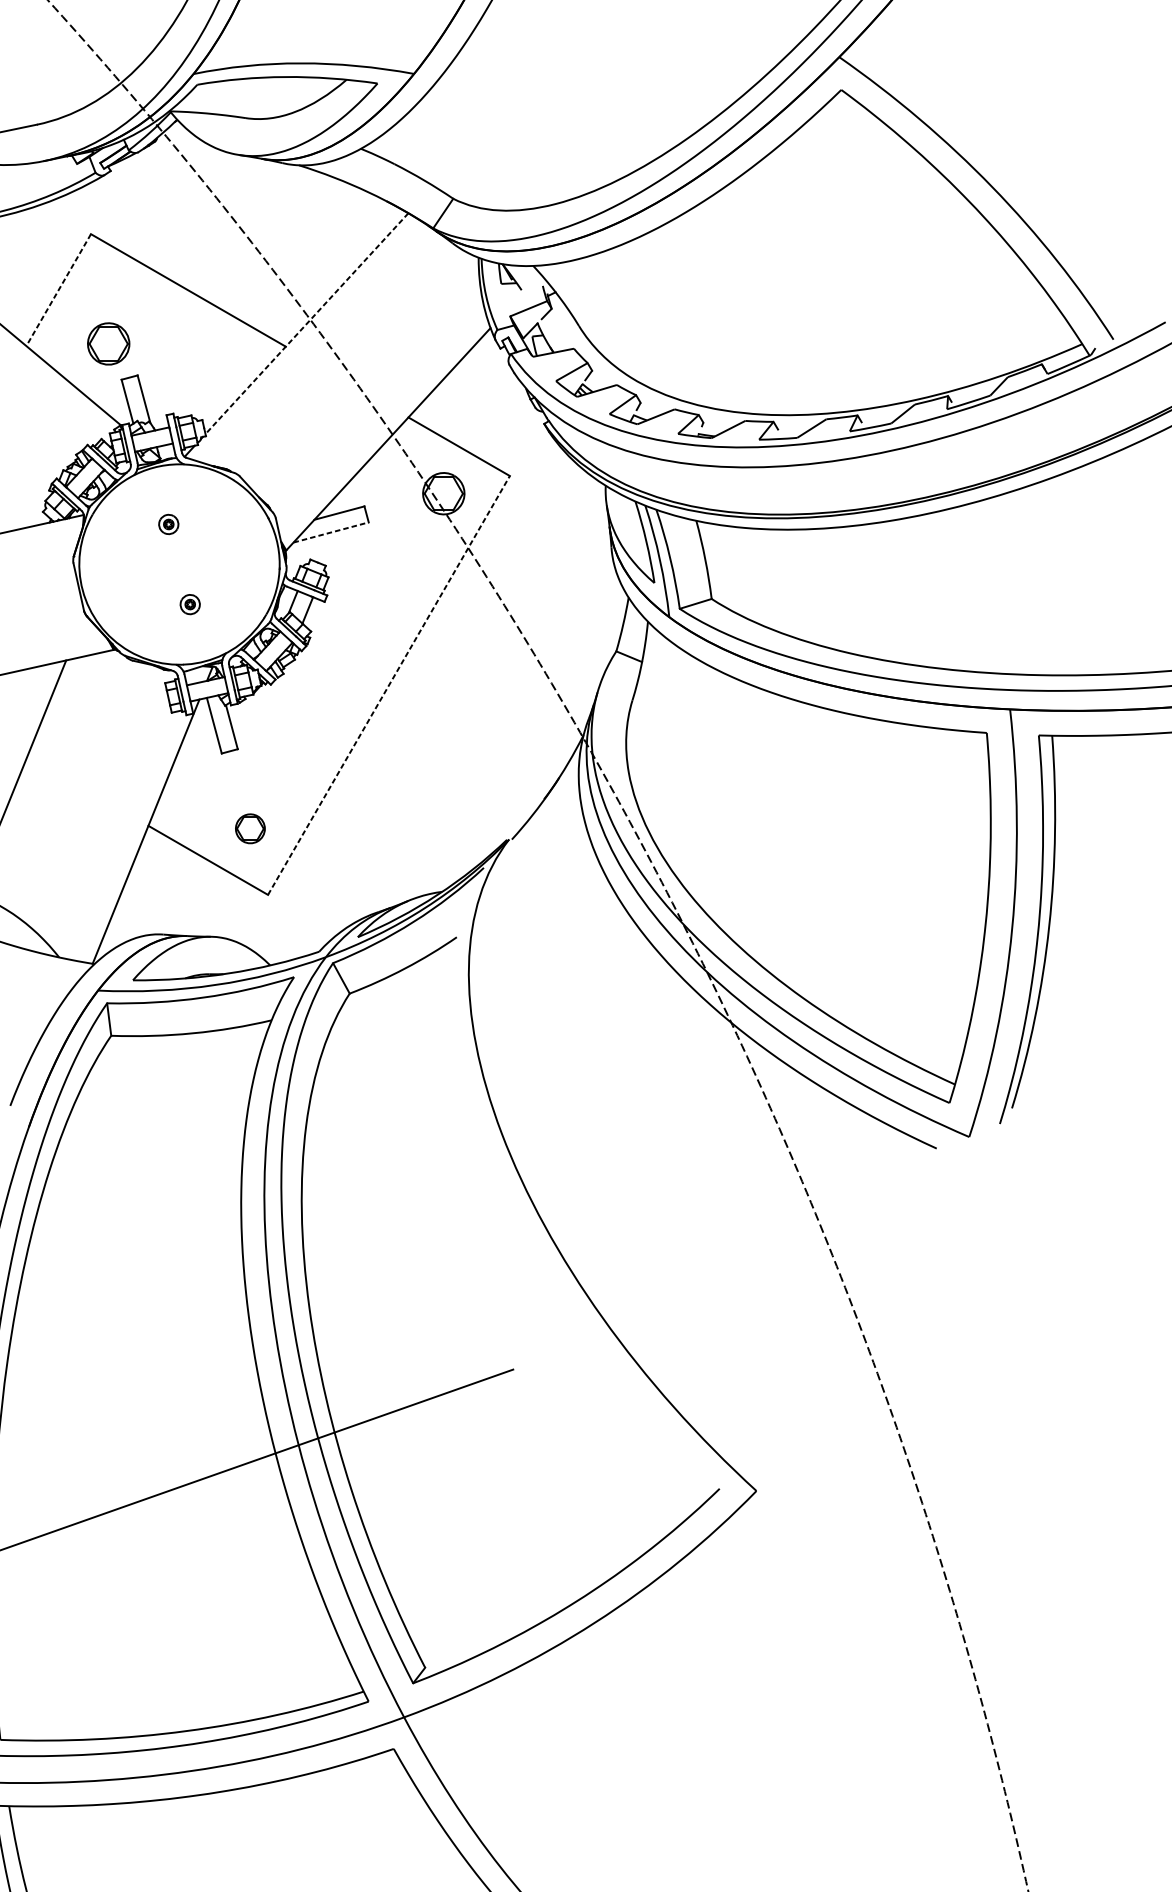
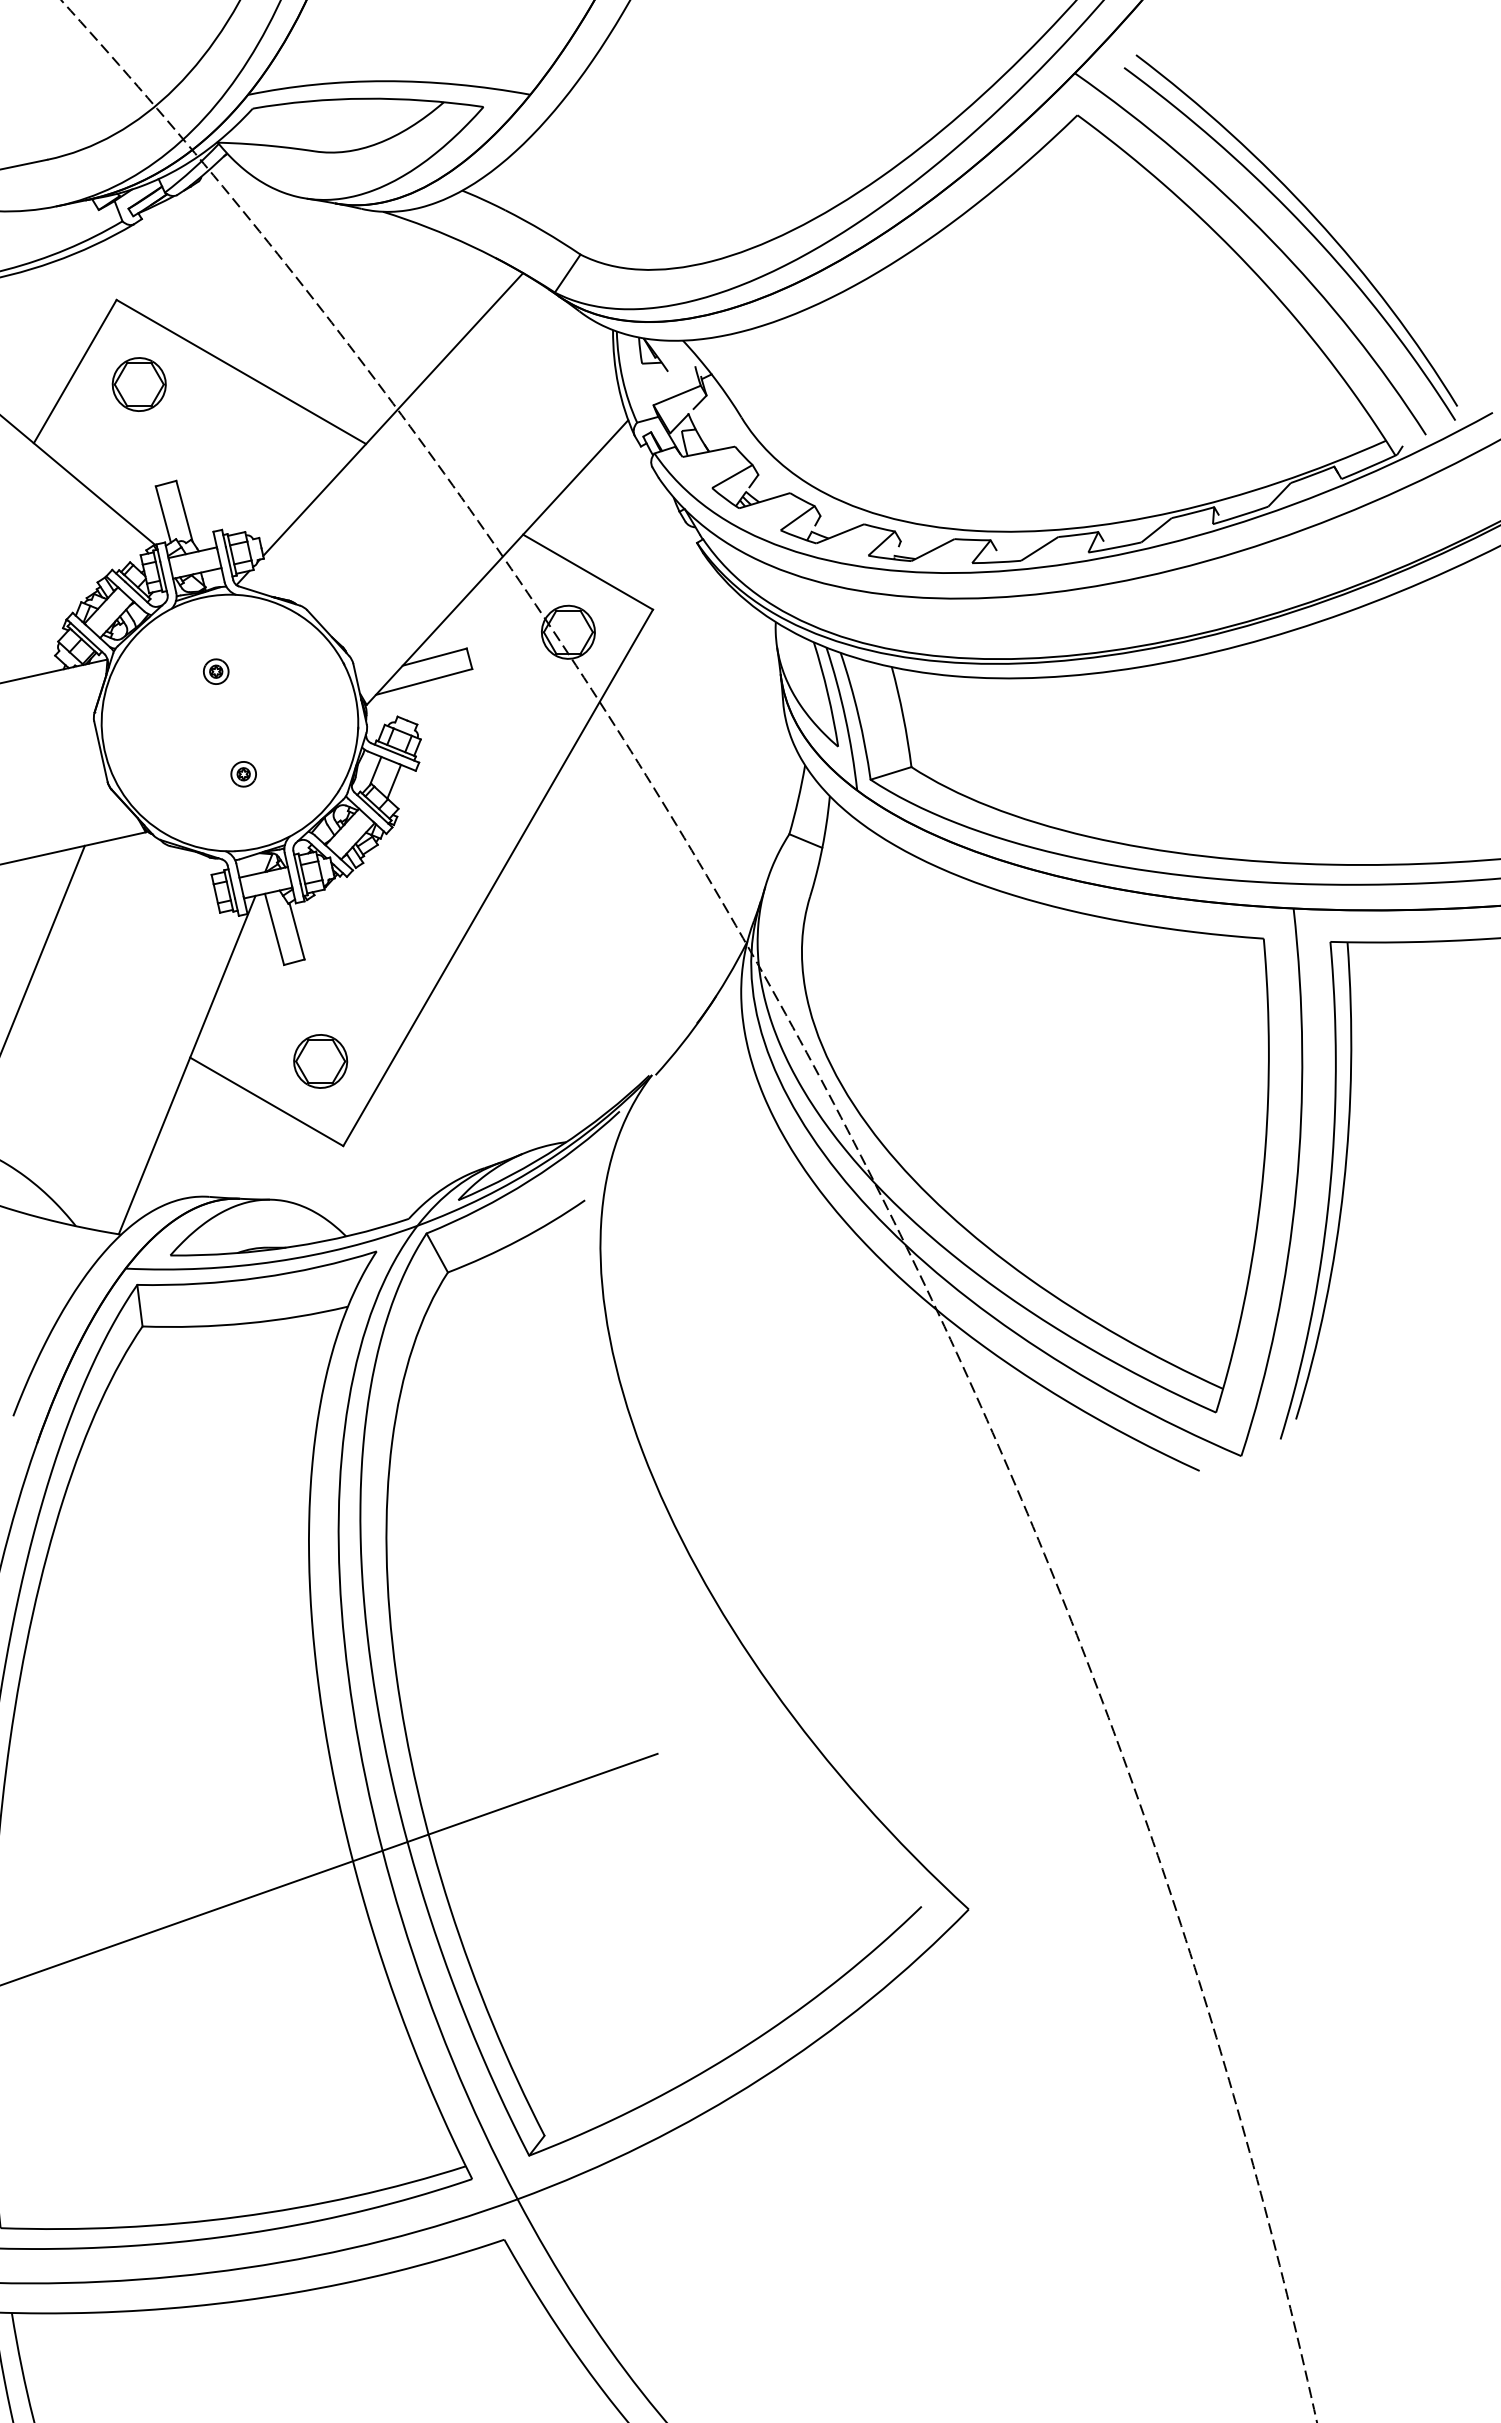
part: (1017, 176) -> (1302, 225), added
line: (58, 290) -> (75, 371), dashed -> solid
line: (306, 323) -> (392, 414), dashed -> solid
part: (108, 343) -> (138, 384), moved
line: (331, 532) -> (424, 681), dashed -> solid
line: (389, 685) -> (498, 877), dashed -> solid
part: (250, 828) -> (320, 1061), size x1.43

